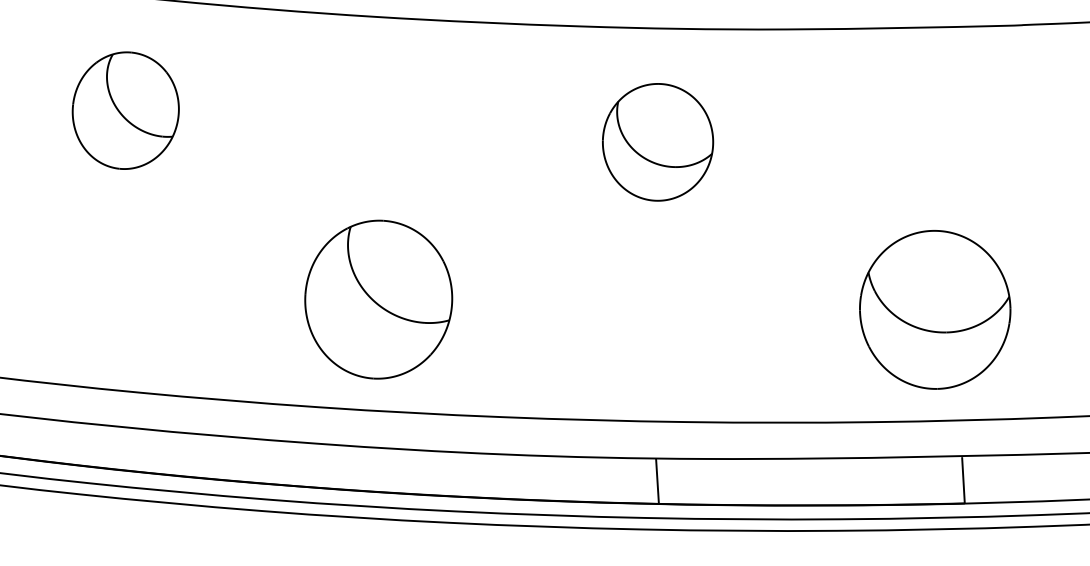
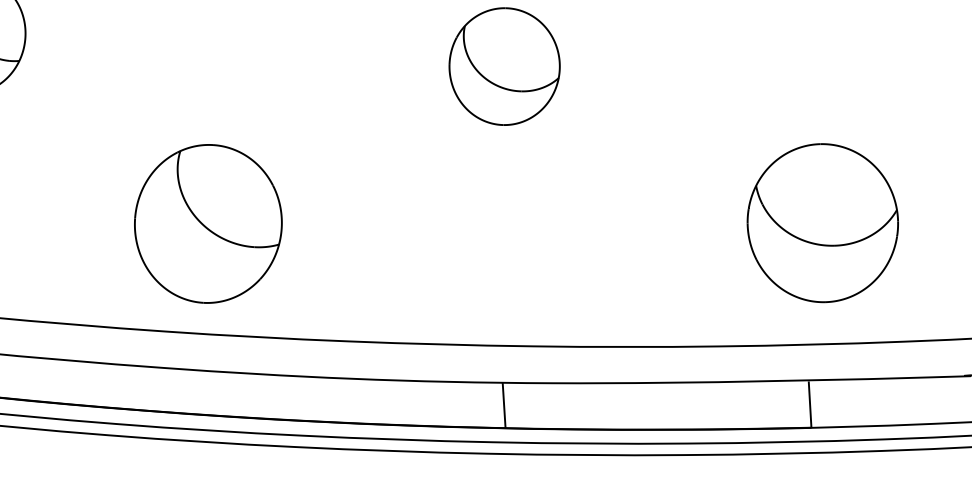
part: (378, 299) -> (208, 223), moved
part: (935, 309) -> (823, 222), moved

